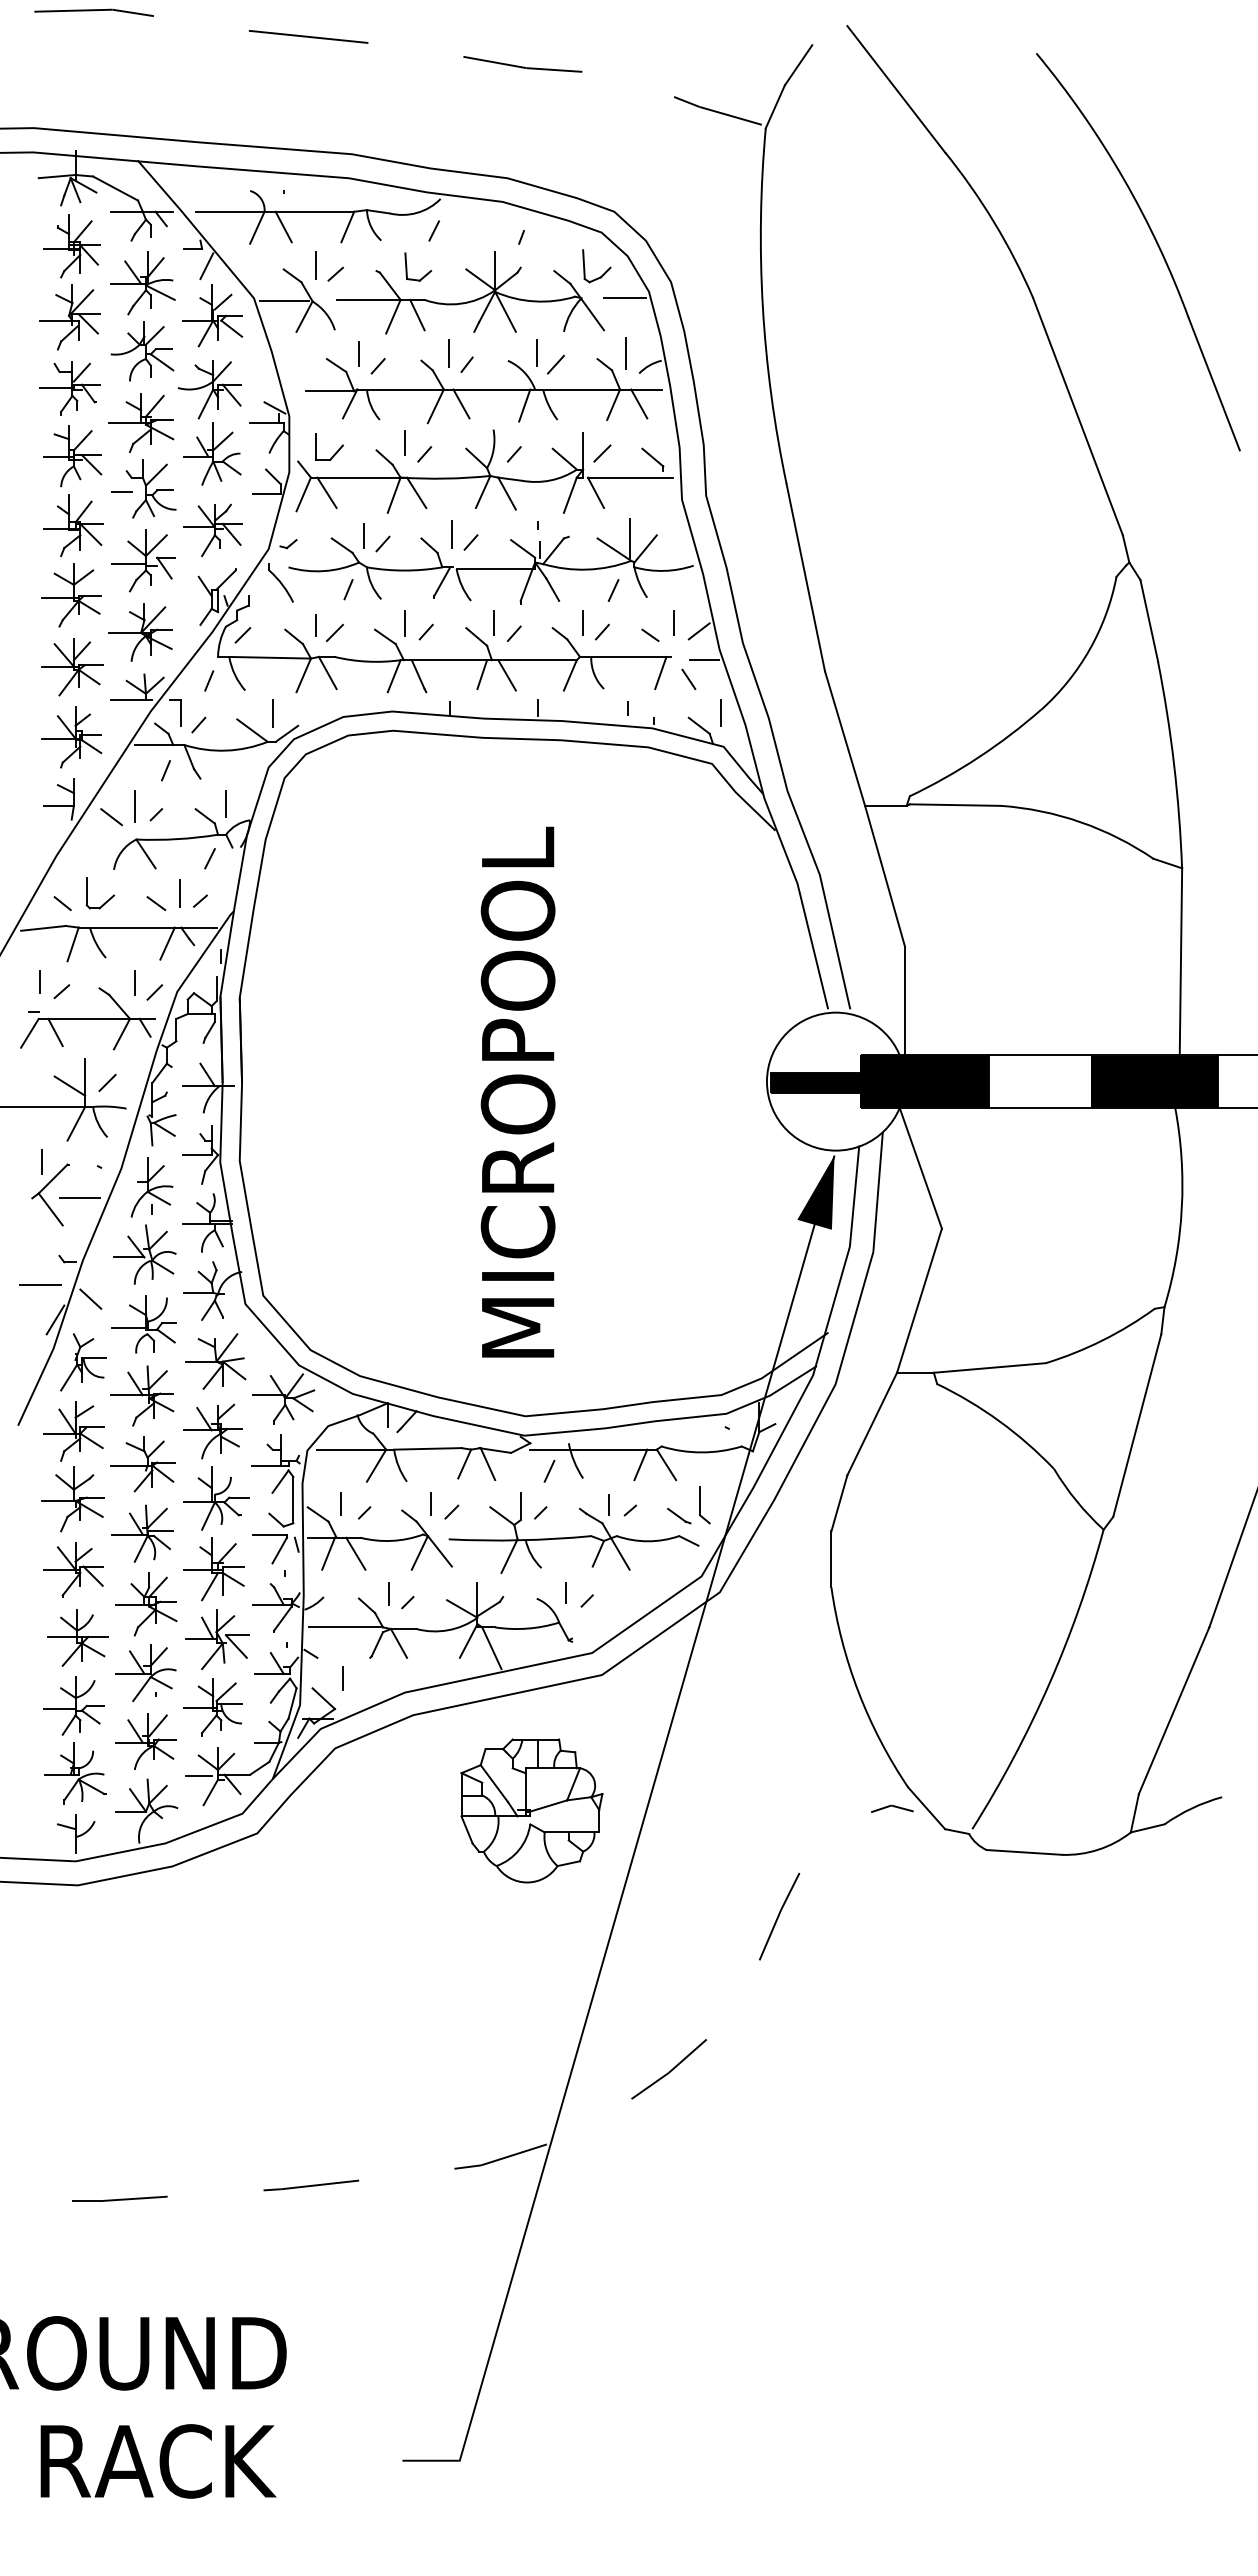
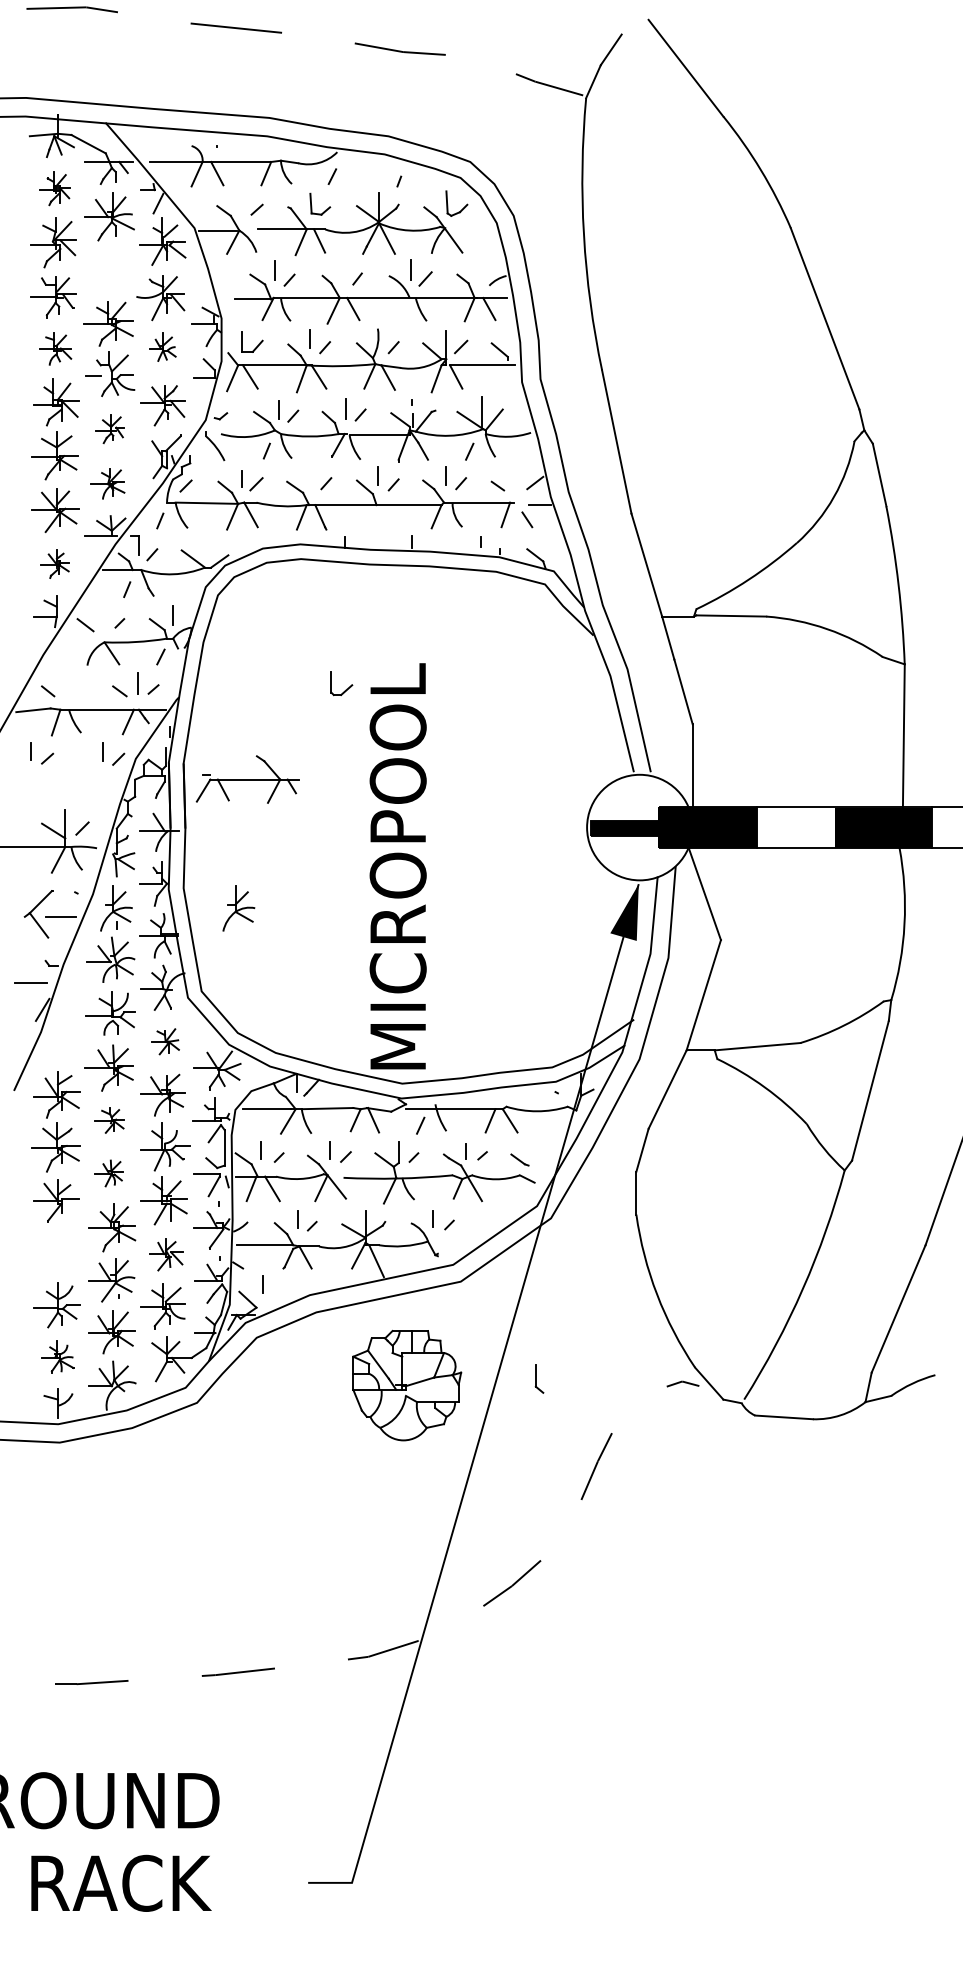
part: (1156, 244) -> (885, 187), removed
part: (71, 246) -> (54, 188), size x0.7
line: (315, 265) -> (241, 203), removed
line: (624, 298) -> (478, 228), removed
part: (142, 351) -> (109, 268), removed
line: (448, 353) -> (343, 270), removed
line: (626, 353) -> (479, 270), removed
line: (524, 405) -> (401, 310), removed
part: (212, 453) -> (162, 346), size x0.6
part: (72, 456) -> (55, 349), size x0.7
part: (143, 560) -> (109, 428), size x0.6
line: (674, 622) -> (516, 476), removed
line: (405, 623) -> (310, 477), removed
part: (140, 632) -> (107, 483), size x0.7
line: (482, 674) -> (369, 516), removed
line: (506, 675) -> (387, 516), removed
line: (720, 712) -> (551, 545), removed
line: (272, 713) -> (208, 545), removed
part: (71, 737) -> (54, 564), size x0.6
line: (134, 806) -> (103, 617), removed
part: (106, 900) -> (346, 688), moved
part: (87, 1018) -> (247, 779), moved
text: (517, 1091) -> (397, 865), moved
line: (41, 1162) -> (31, 889), removed
part: (311, 1187) -> (238, 908), added
line: (90, 1298) -> (69, 993), removed
part: (215, 1361) -> (165, 1041), size x0.6
part: (83, 1362) -> (64, 1042), removed
part: (142, 1464) -> (109, 1120), size x0.6
part: (704, 1505) -> (539, 1379), moved
part: (142, 1533) -> (109, 1173), size x0.6
line: (92, 1575) -> (70, 1205), removed
part: (77, 1637) -> (59, 1252), removed
part: (217, 1639) -> (166, 1254), size x0.7
part: (75, 1773) -> (57, 1357), size x0.7
line: (198, 1776) -> (152, 1359), removed

